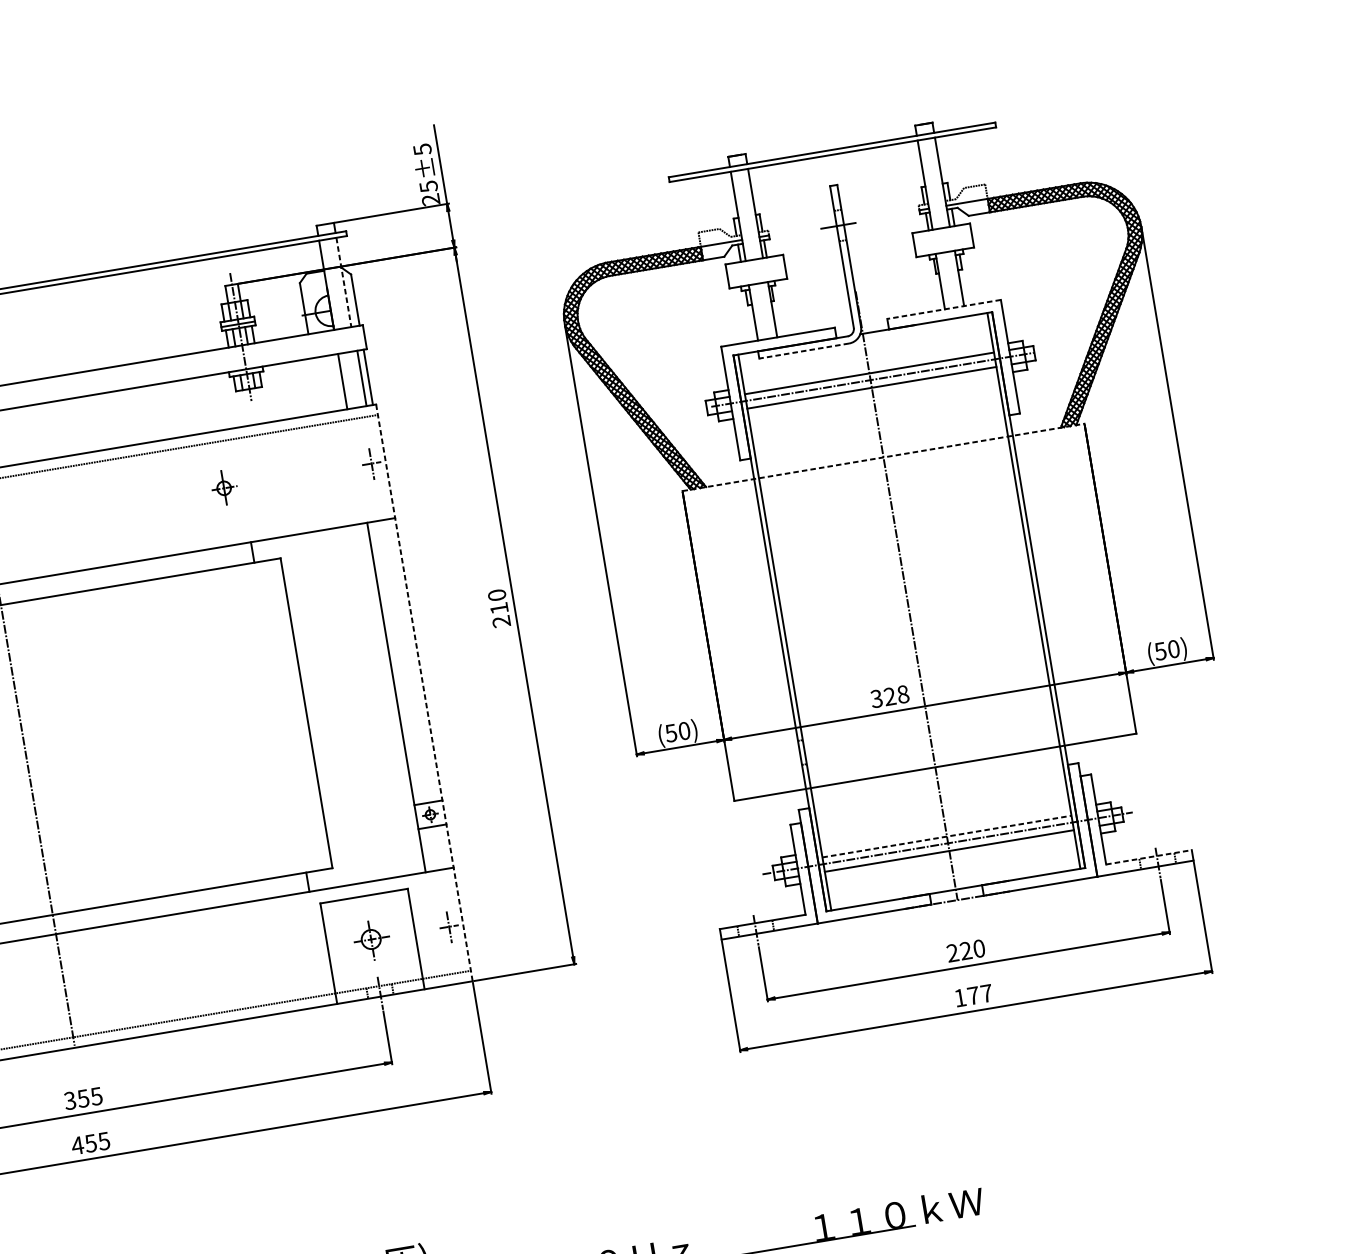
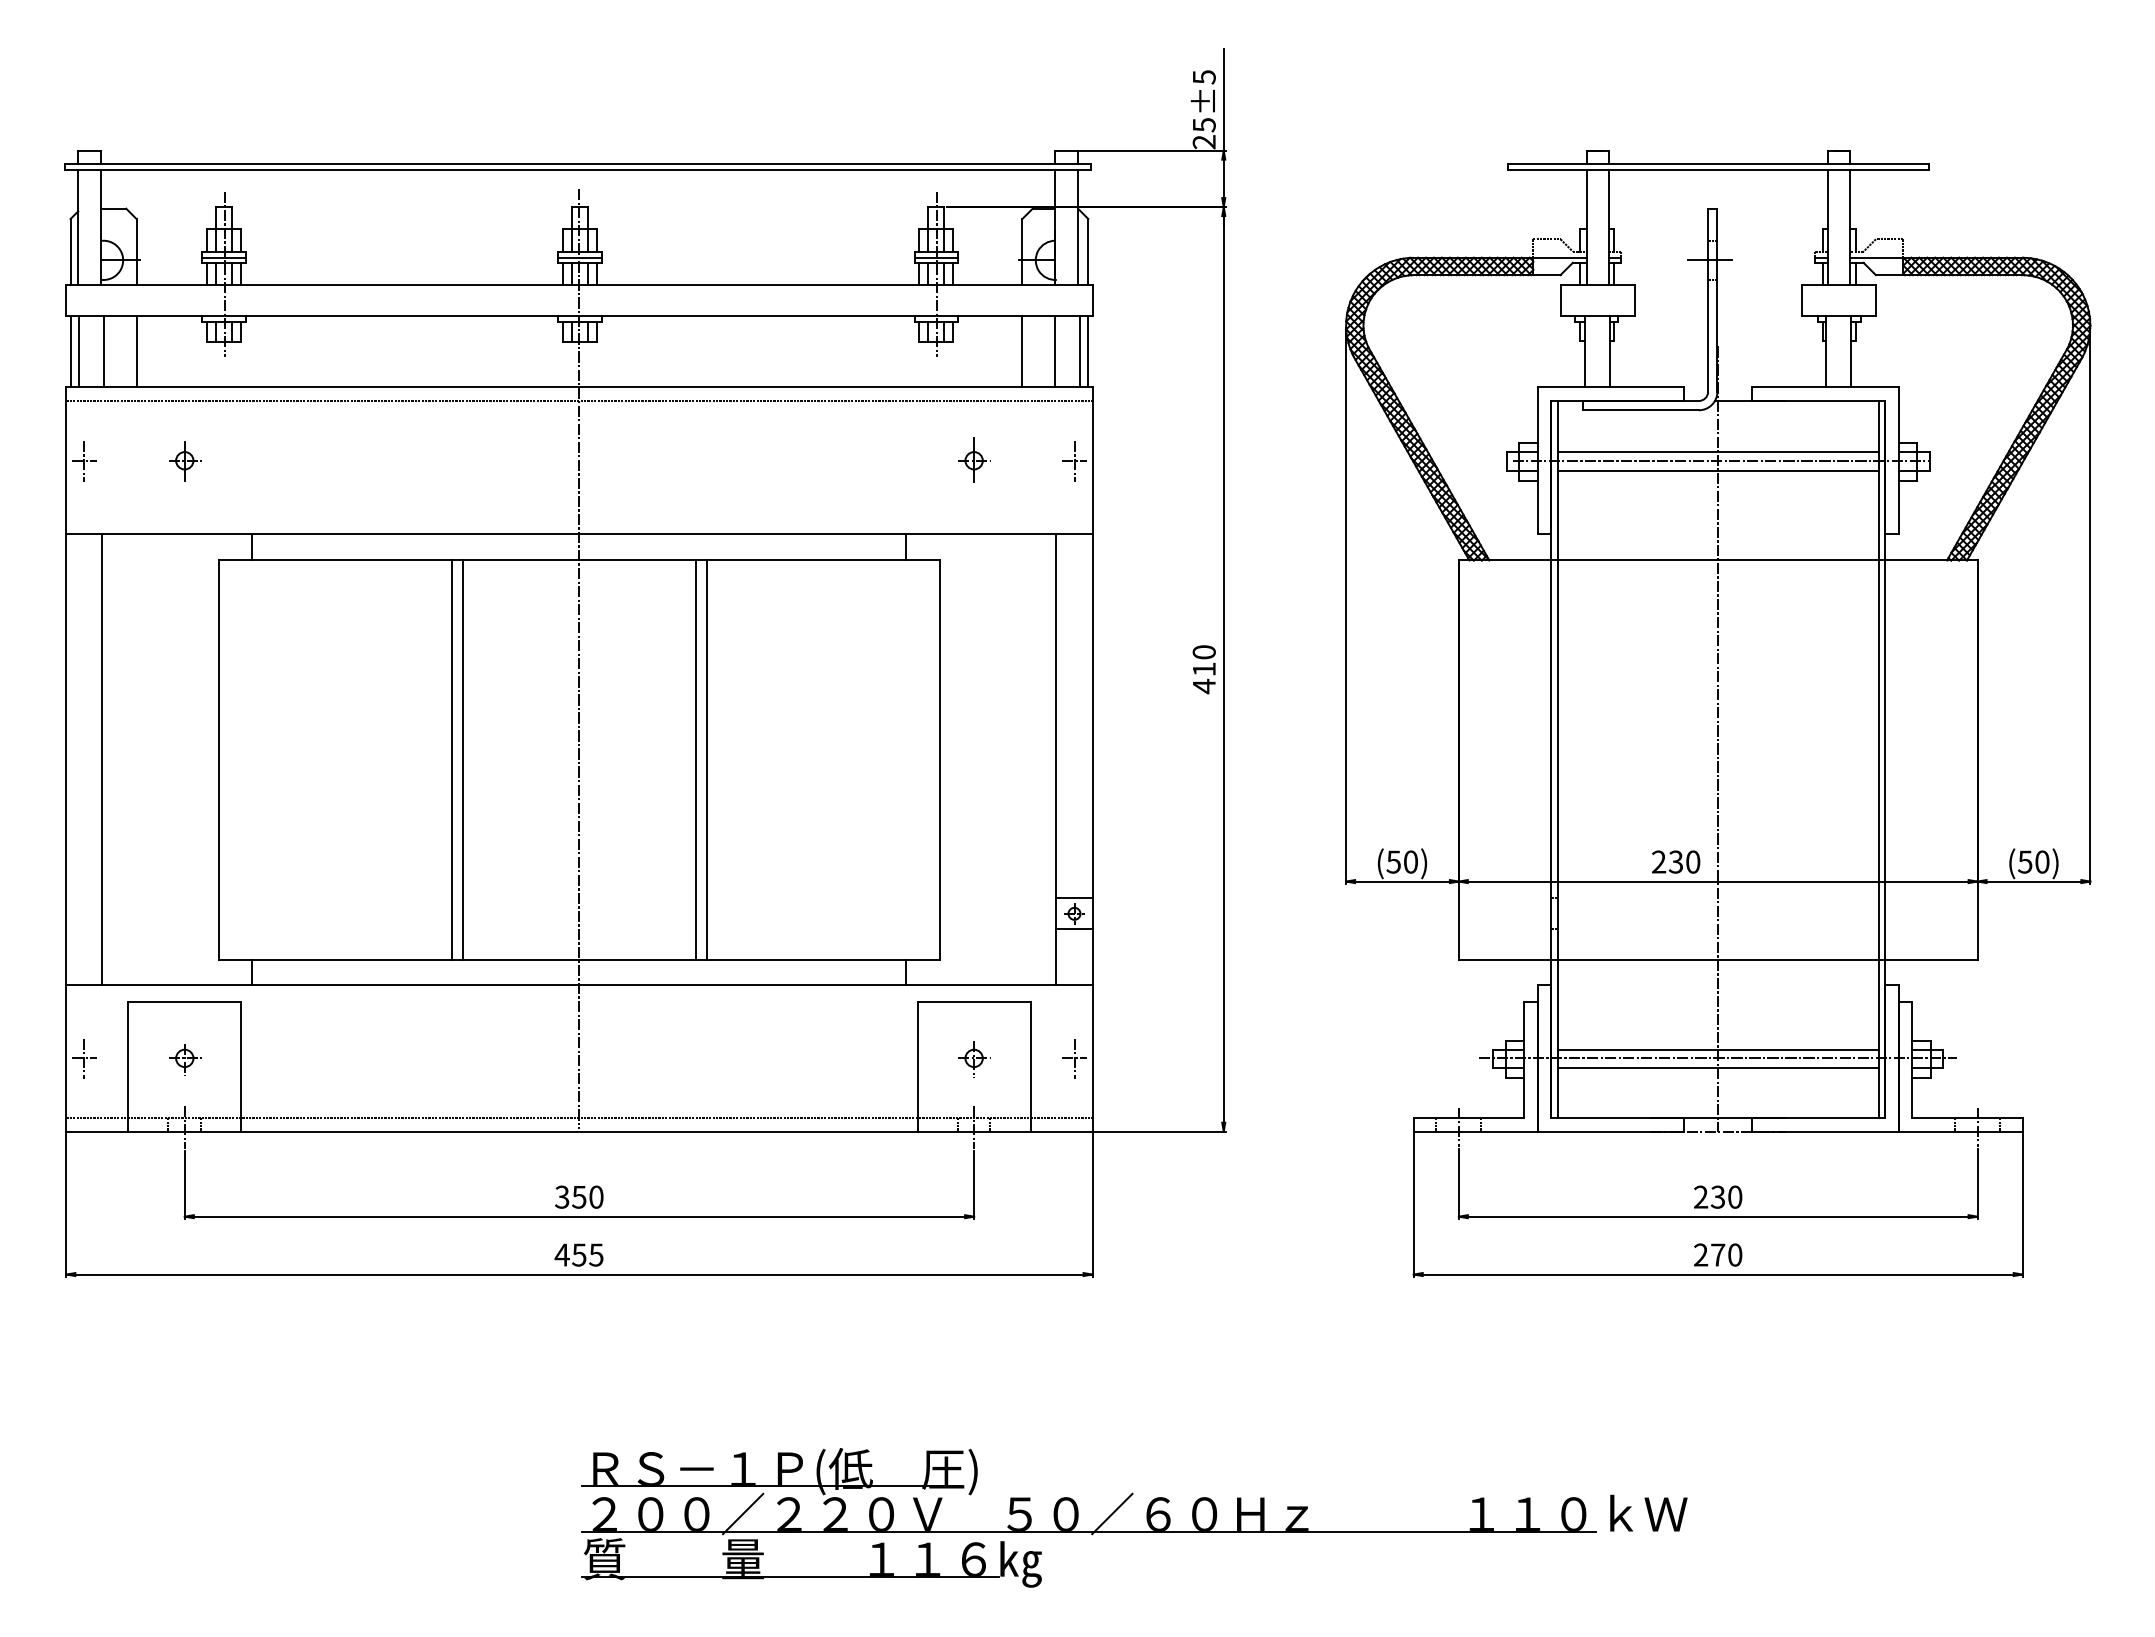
line: (343, 282) -> (1077, 227), dashed -> solid
line: (943, 309) -> (1824, 387), dashed -> solid
line: (803, 351) -> (1640, 410), dashed -> solid
line: (317, 385) -> (1022, 351), added
line: (883, 457) -> (1718, 560), dashed -> solid
part: (224, 487) -> (974, 459), moved
text: (500, 621) -> (1203, 686), 210 -> 410
line: (424, 693) -> (1092, 760), dashed -> solid
text: (889, 697) -> (1675, 862), 328 -> 230
line: (126, 743) -> (707, 760), added
line: (116, 745) -> (695, 760), added
line: (947, 836) -> (1718, 1049), dashed -> solid
line: (1149, 857) -> (1967, 1118), dashed -> solid
part: (371, 940) -> (974, 1059), size x0.71
text: (965, 951) -> (1717, 1197), 220 -> 230
text: (973, 995) -> (1718, 1254), 177 -> 270
text: (96, 1095) -> (596, 1196), 355 -> 350

